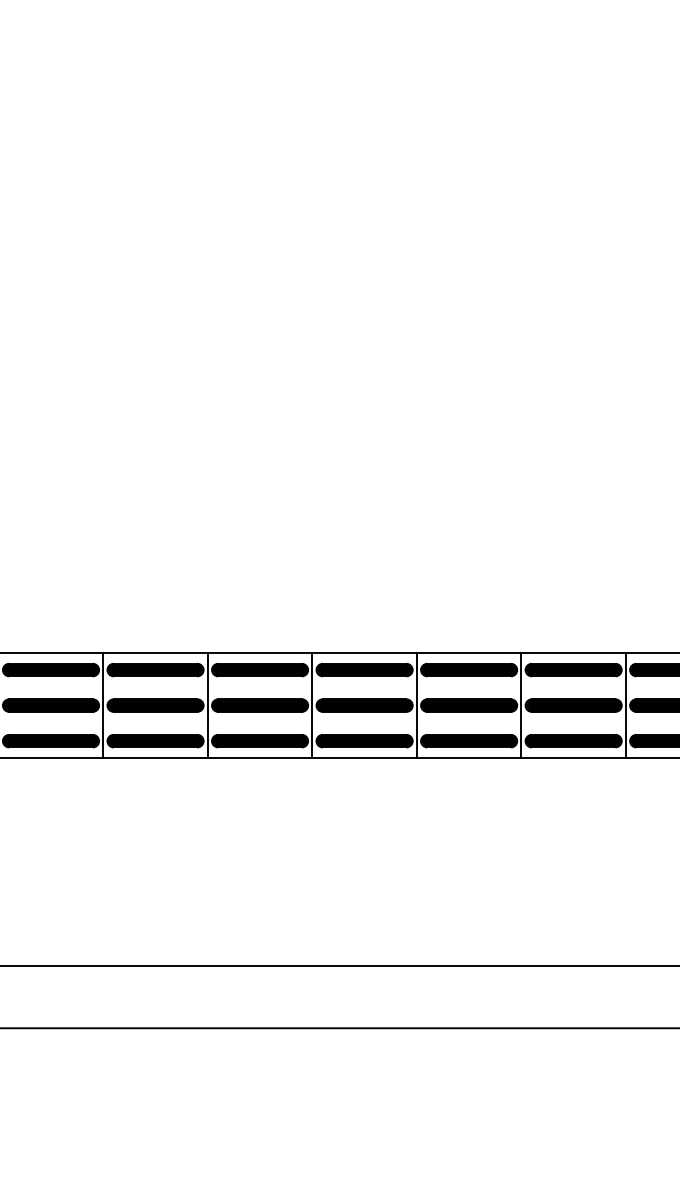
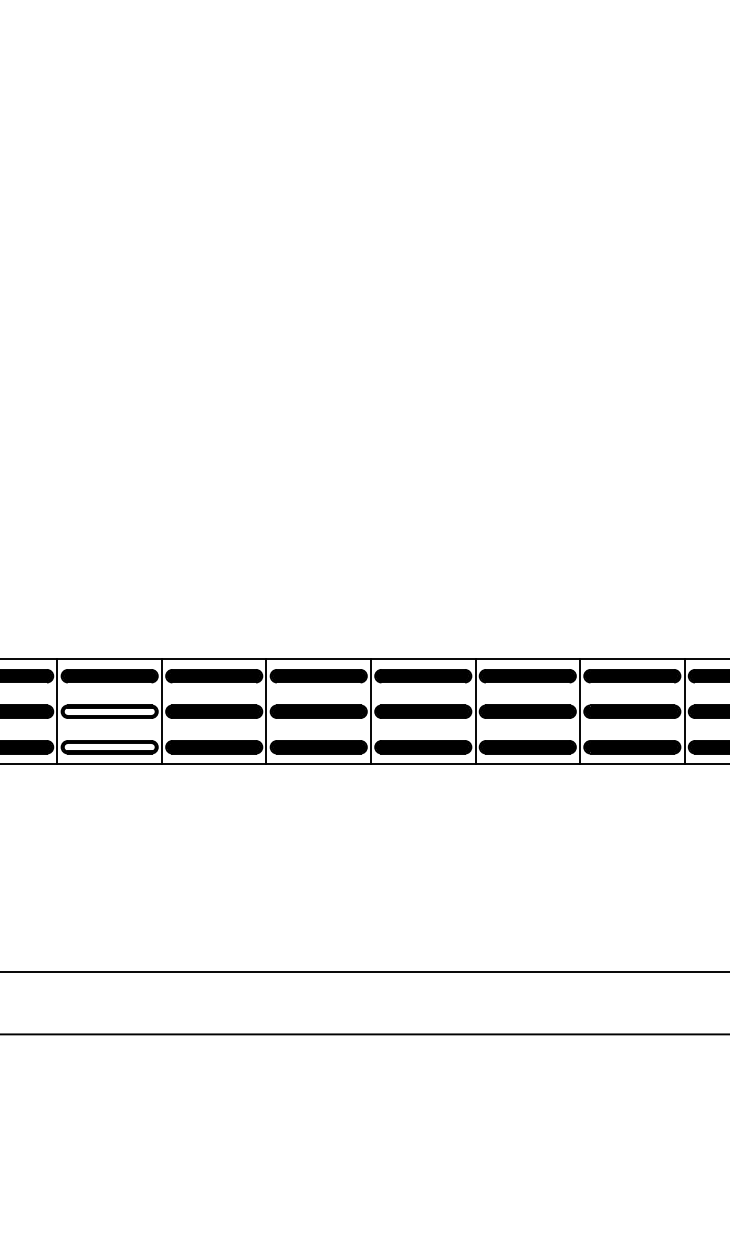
fill: (50, 705) -> (109, 711), removed
fill: (50, 741) -> (109, 747), removed

